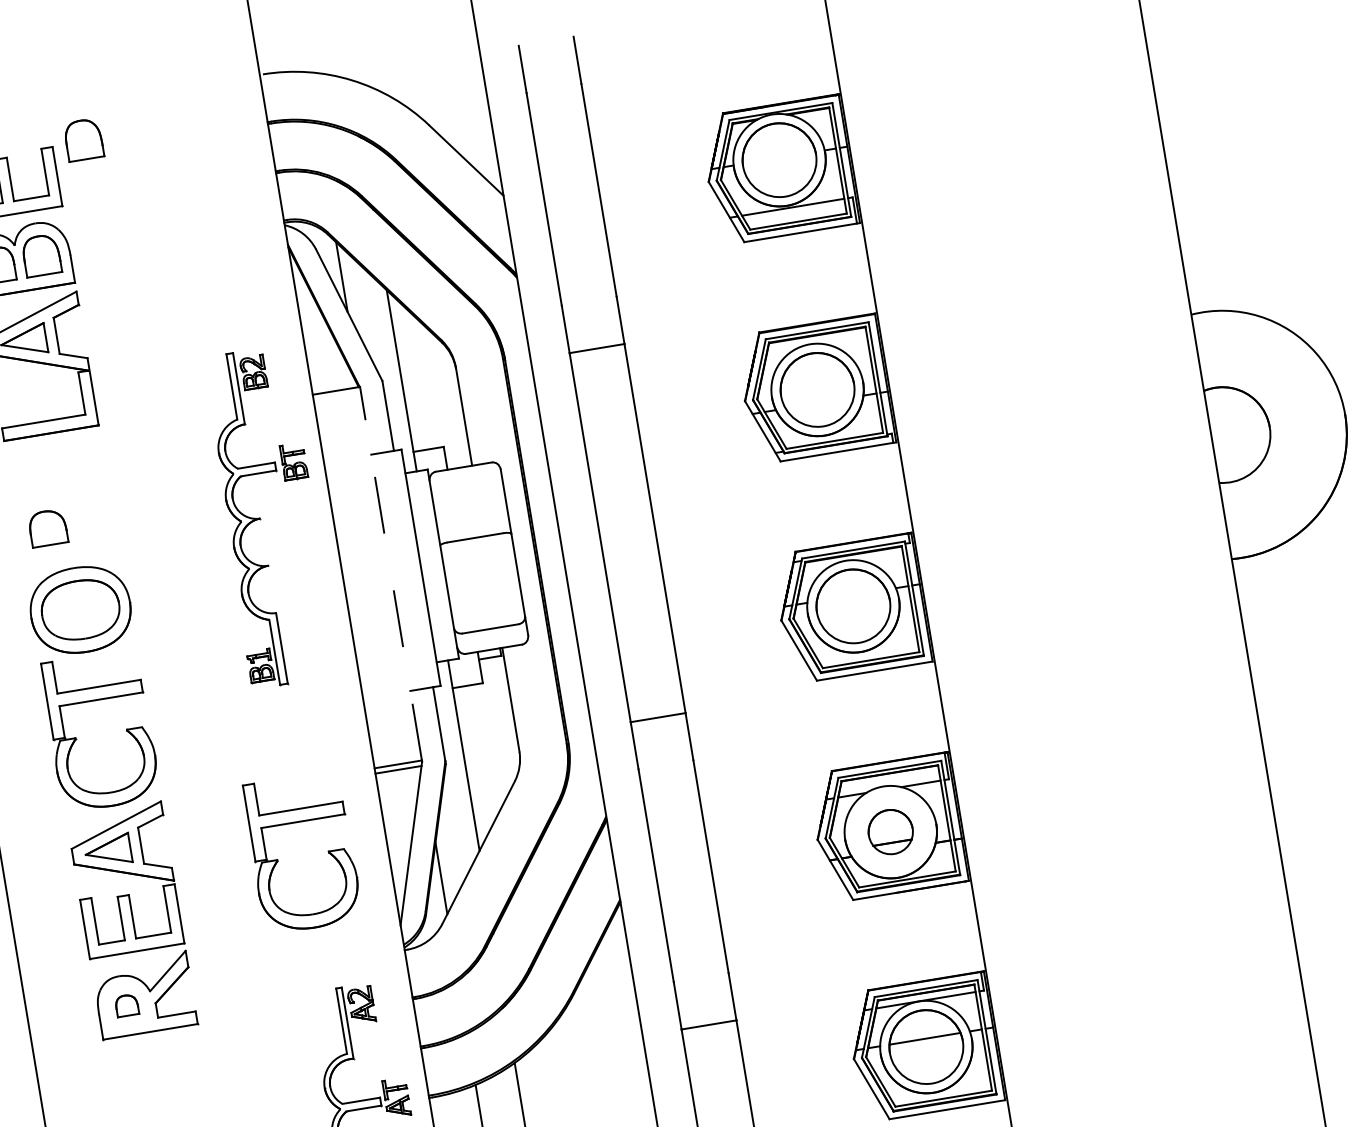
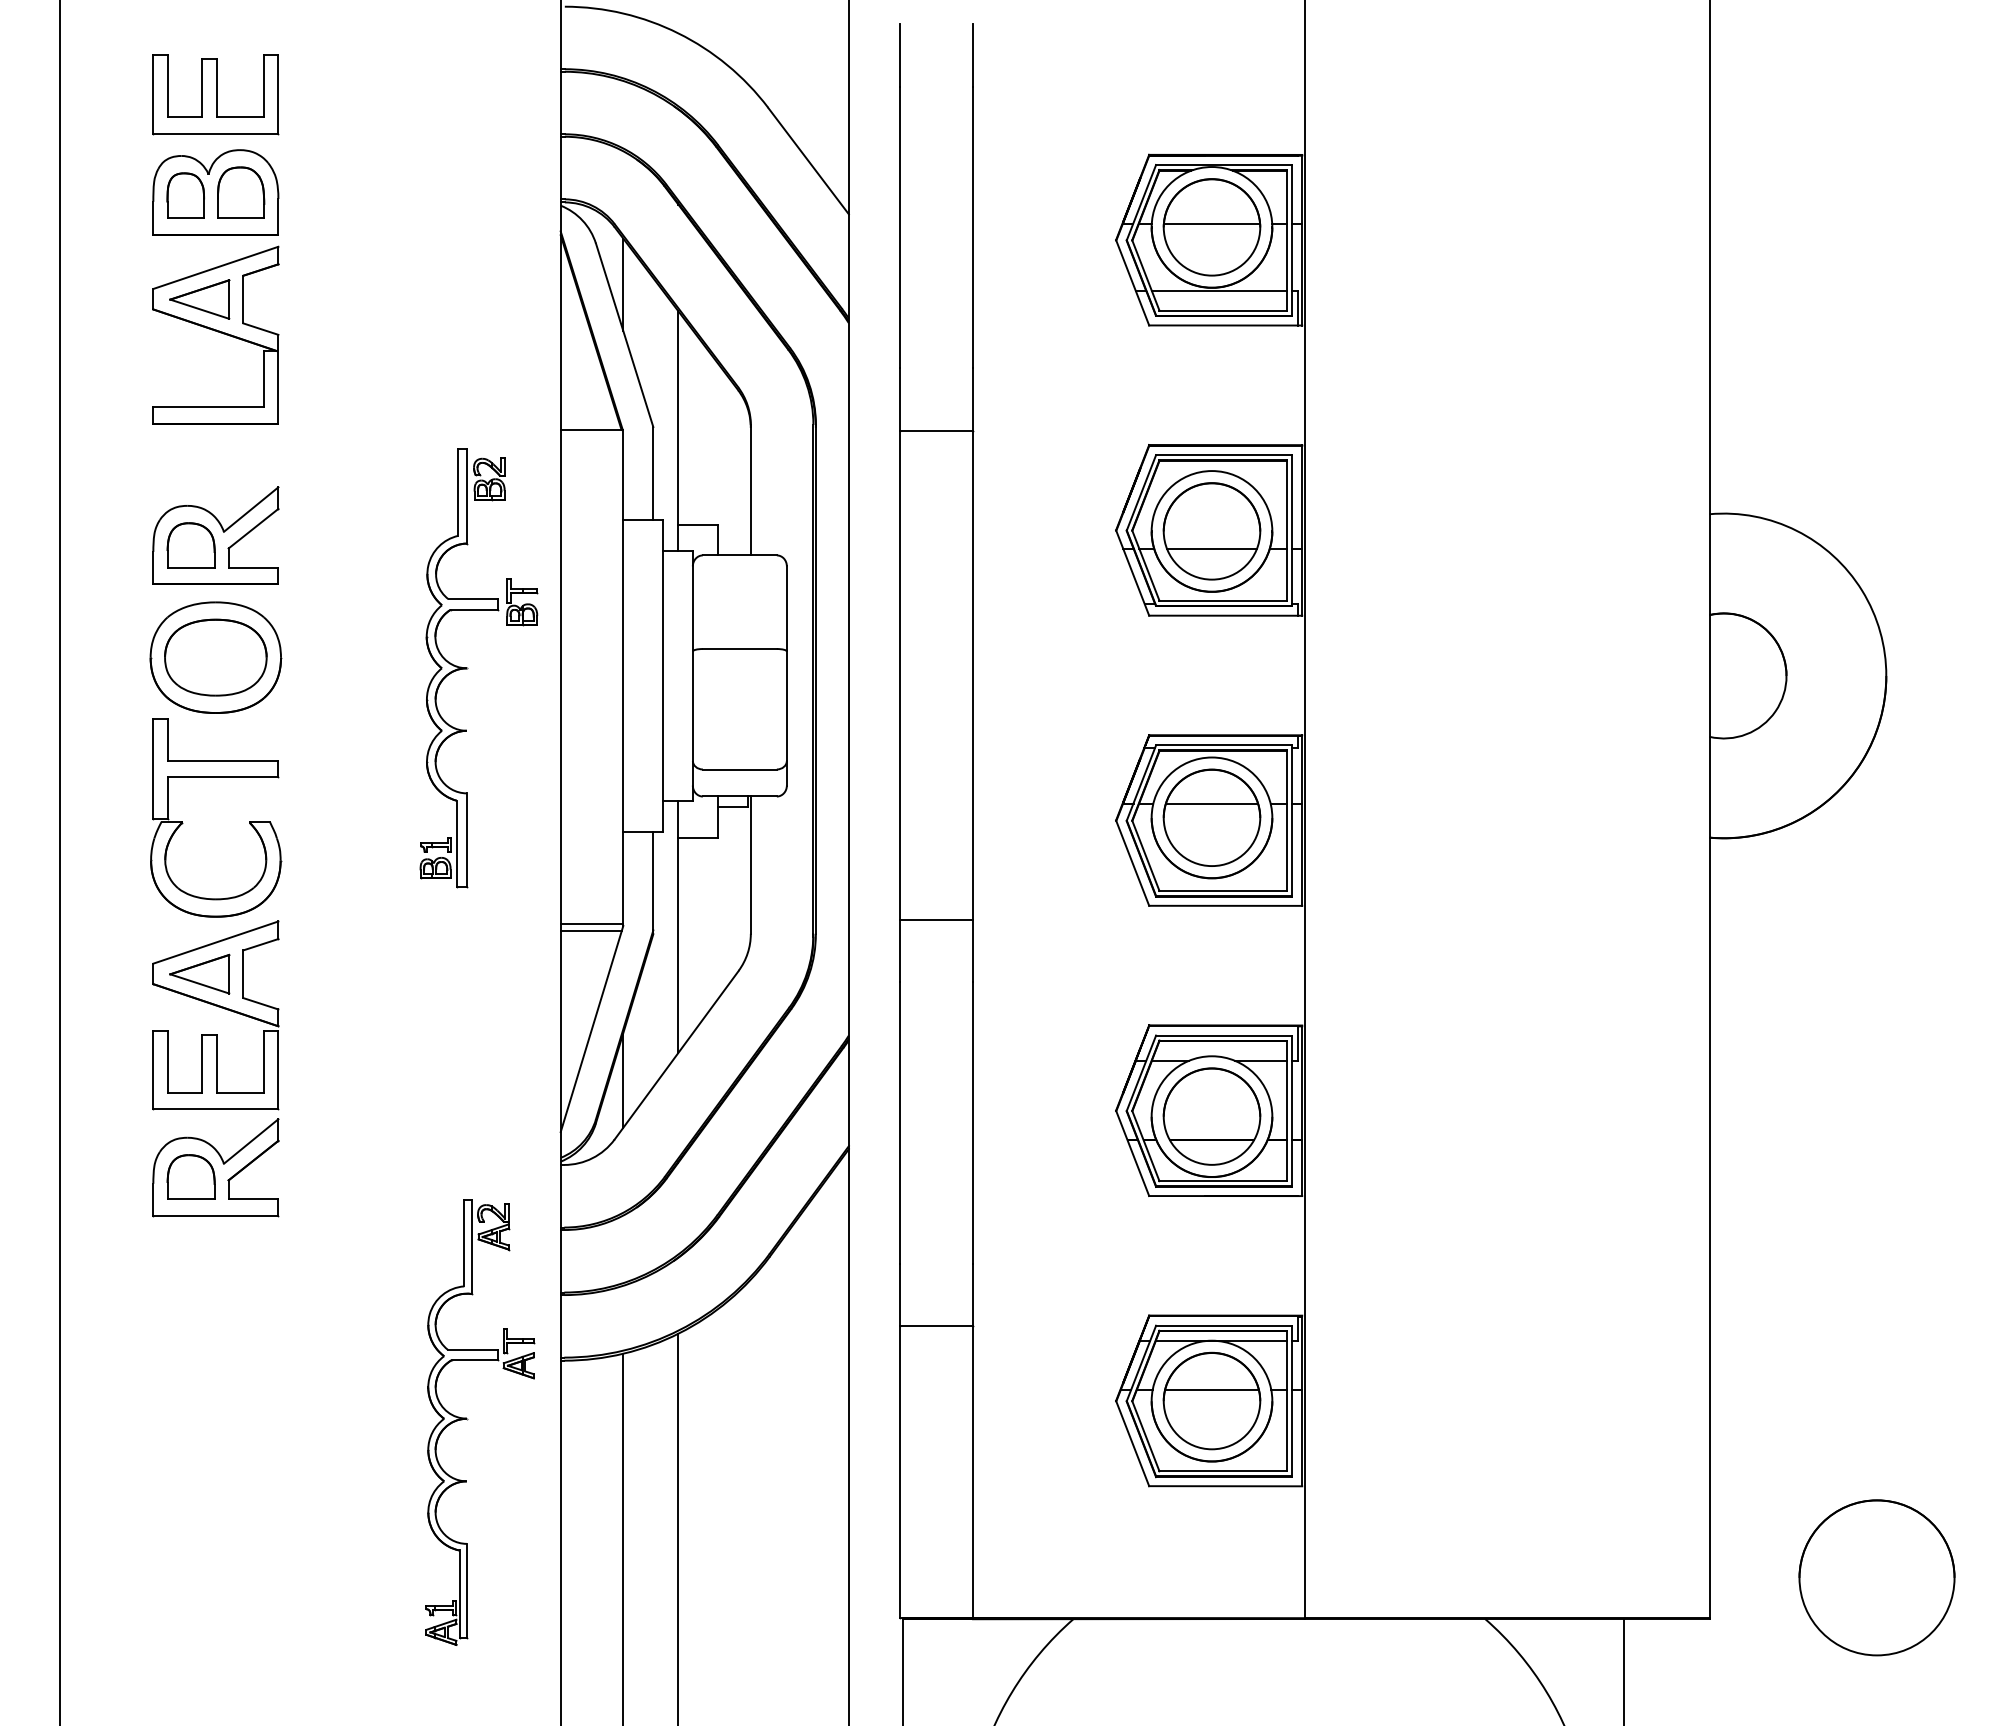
part: (84, 139) -> (320, 52), removed
line: (778, 158) -> (1211, 224), added
line: (819, 402) -> (1211, 548), added
part: (65, 517) -> (215, 535), added
part: (261, 518) -> (468, 668), moved
line: (391, 573) -> (623, 676), dashed -> solid
line: (851, 595) -> (1212, 803), added
part: (890, 832) -> (1211, 1116), size x1.67
part: (328, 851) -> (483, 1021), removed
part: (126, 1005) -> (190, 1176), size x1.67

